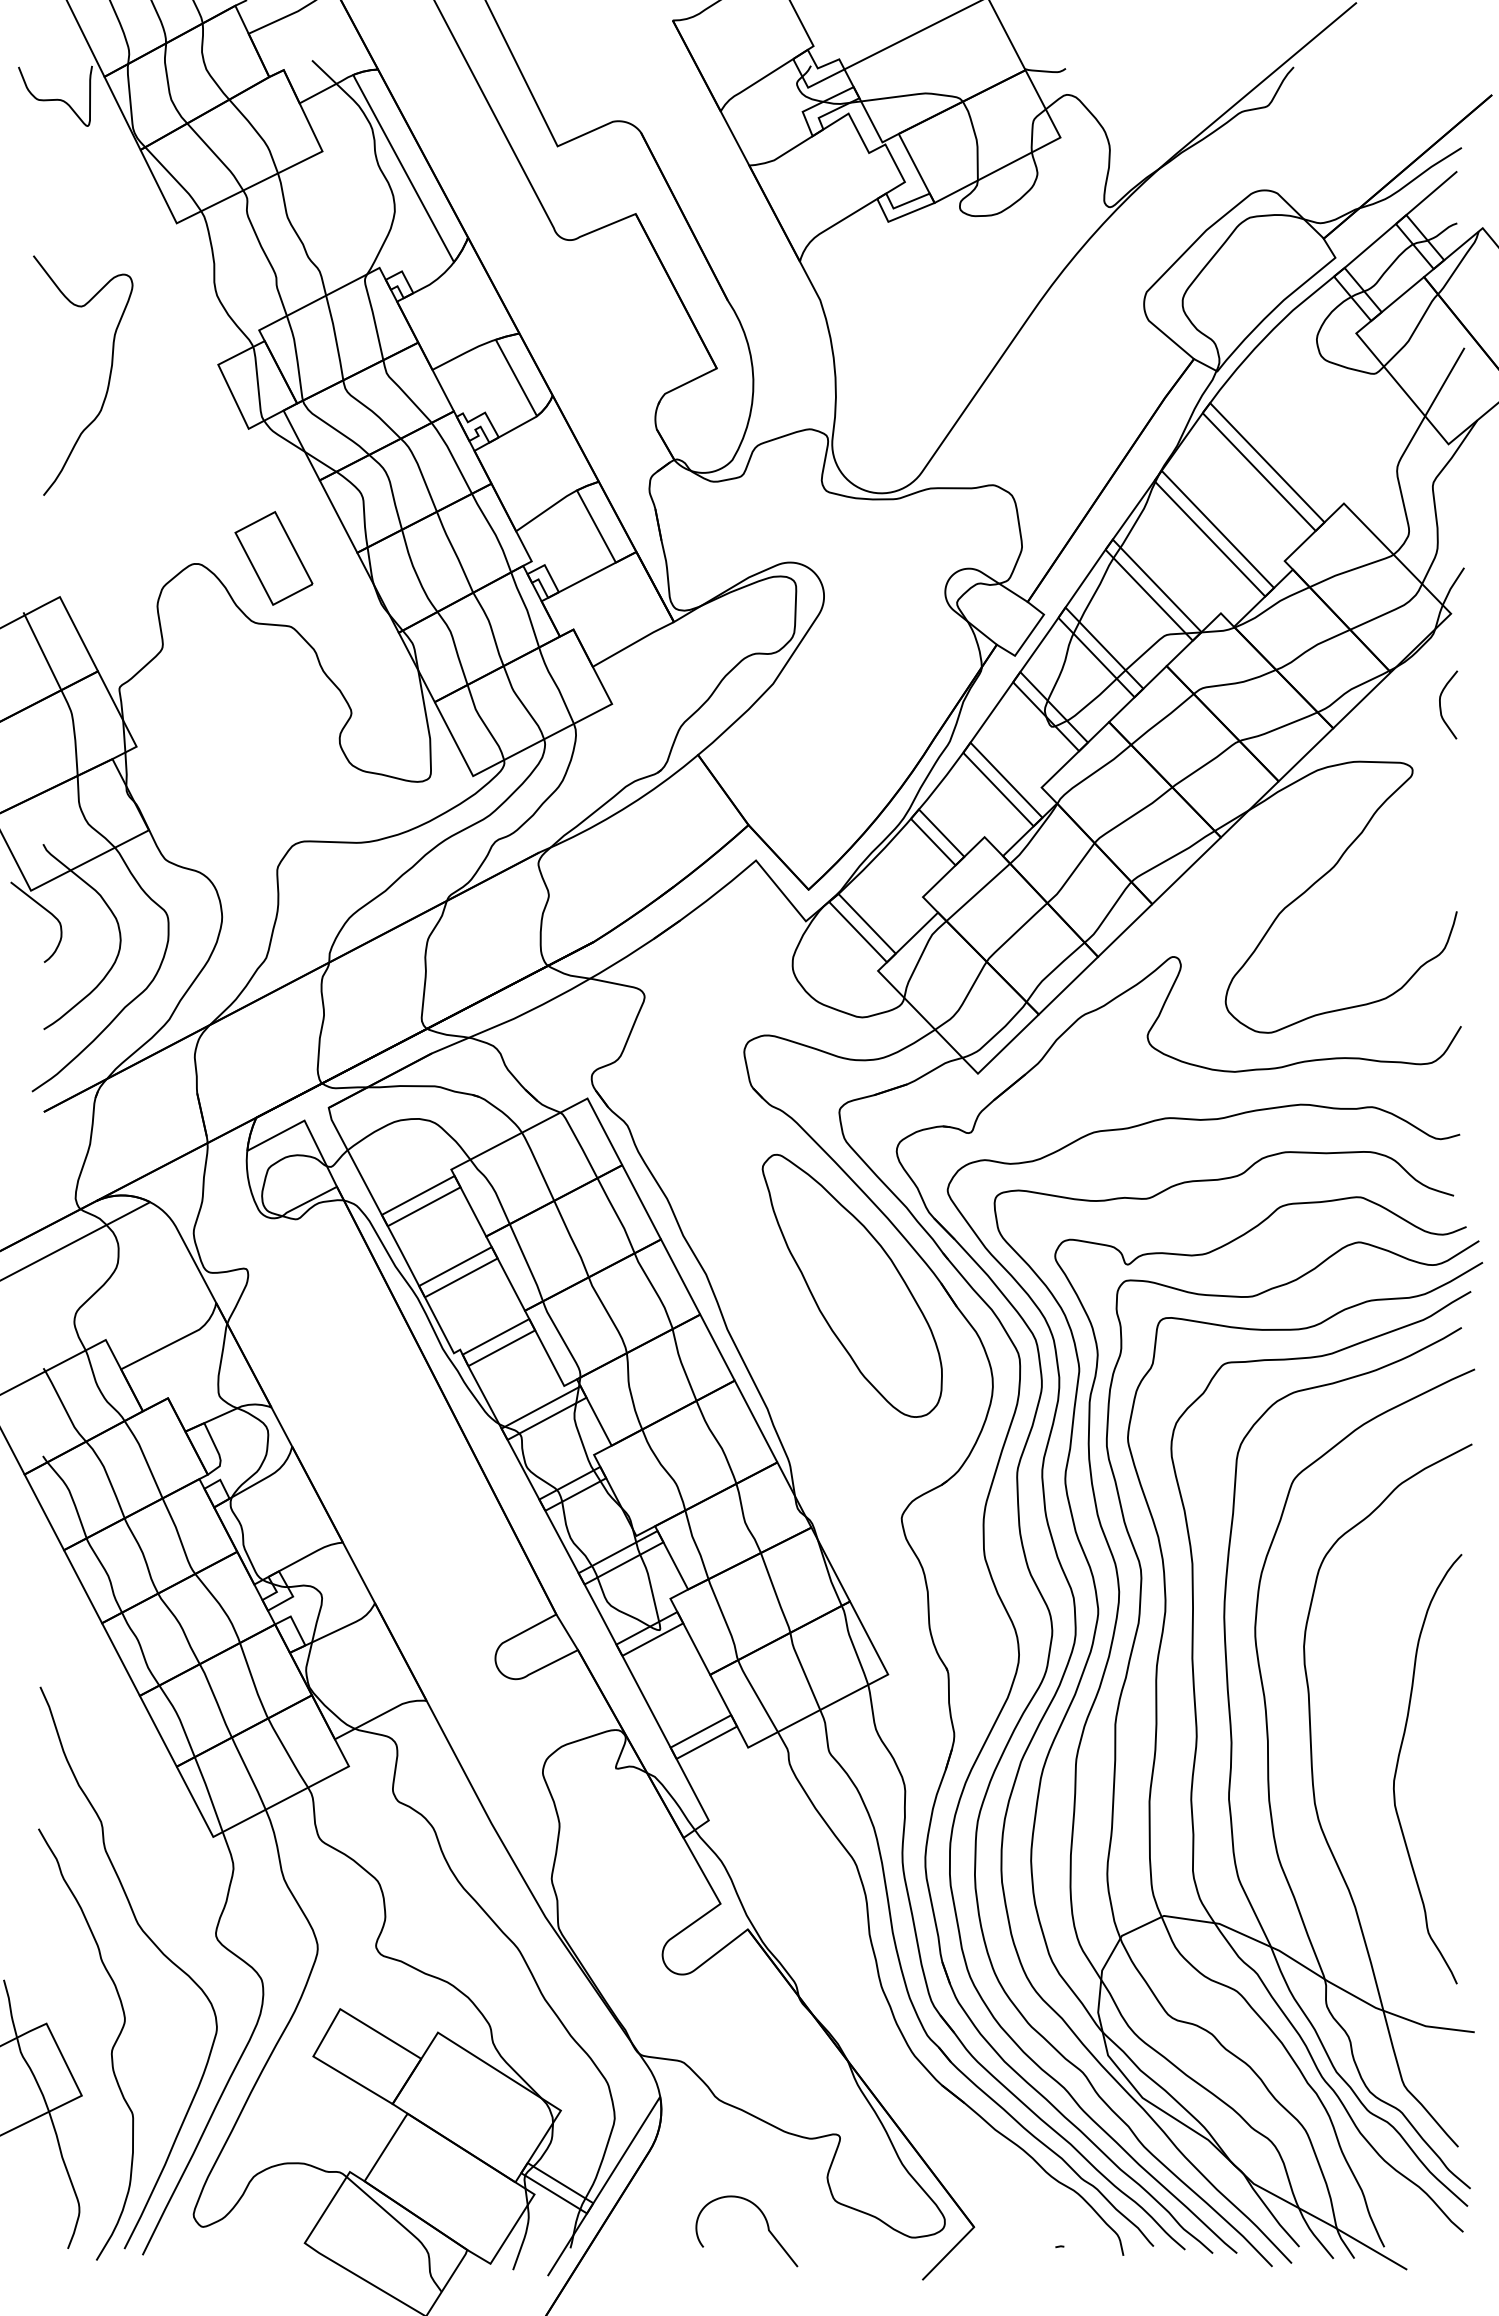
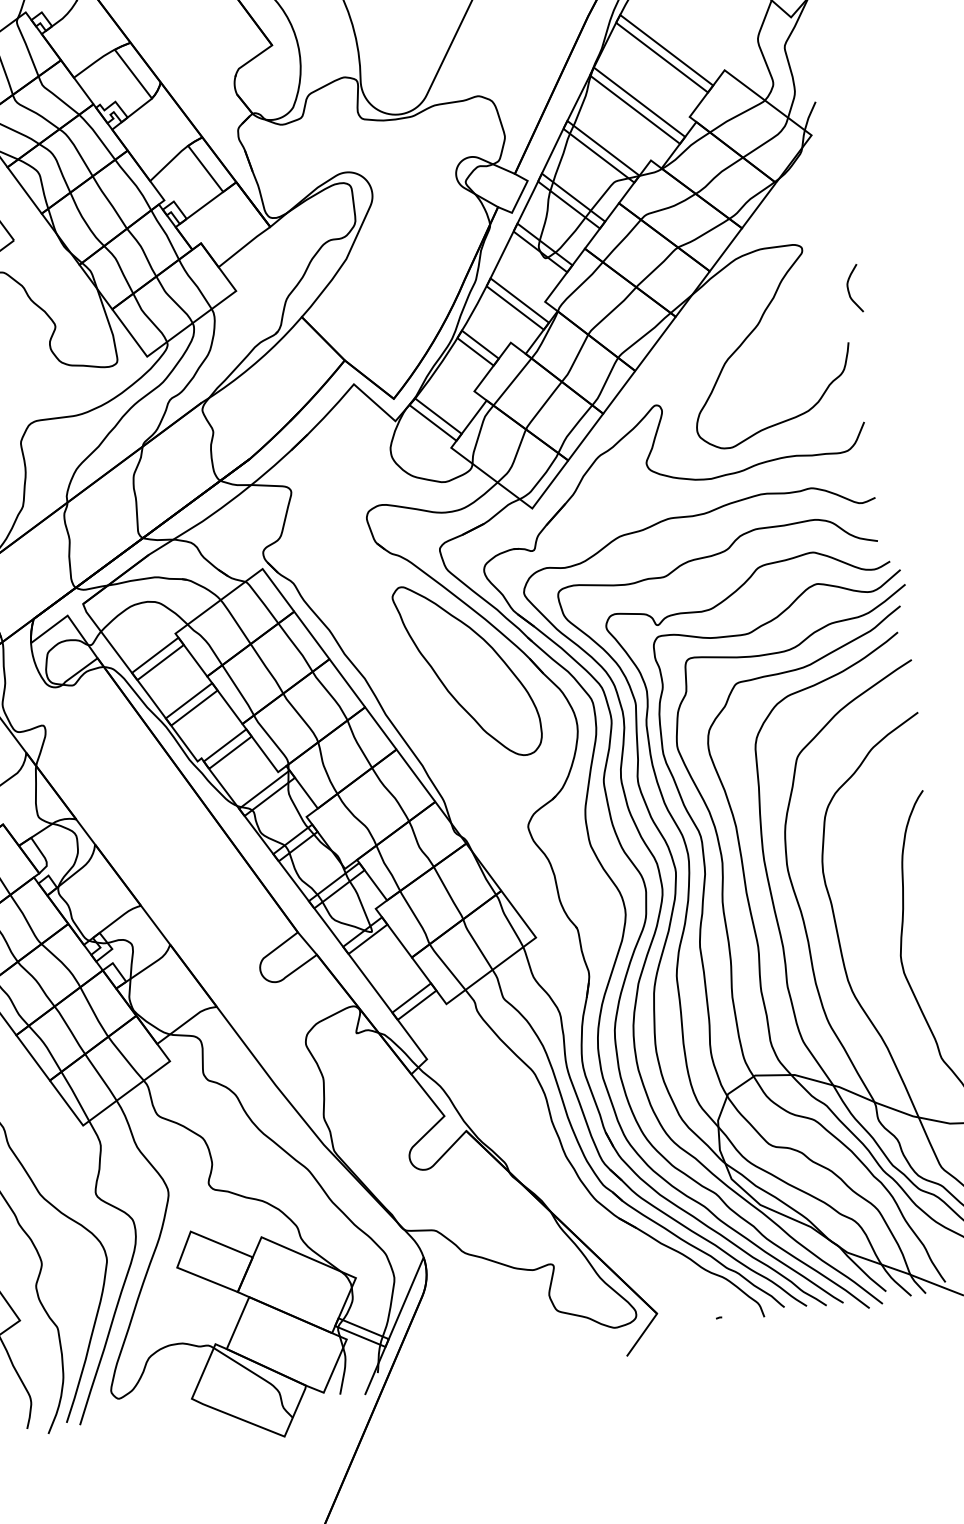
curve: (1441, 707) -> (849, 291), moved
curve: (767, 2229) -> (513, 1338), removed

